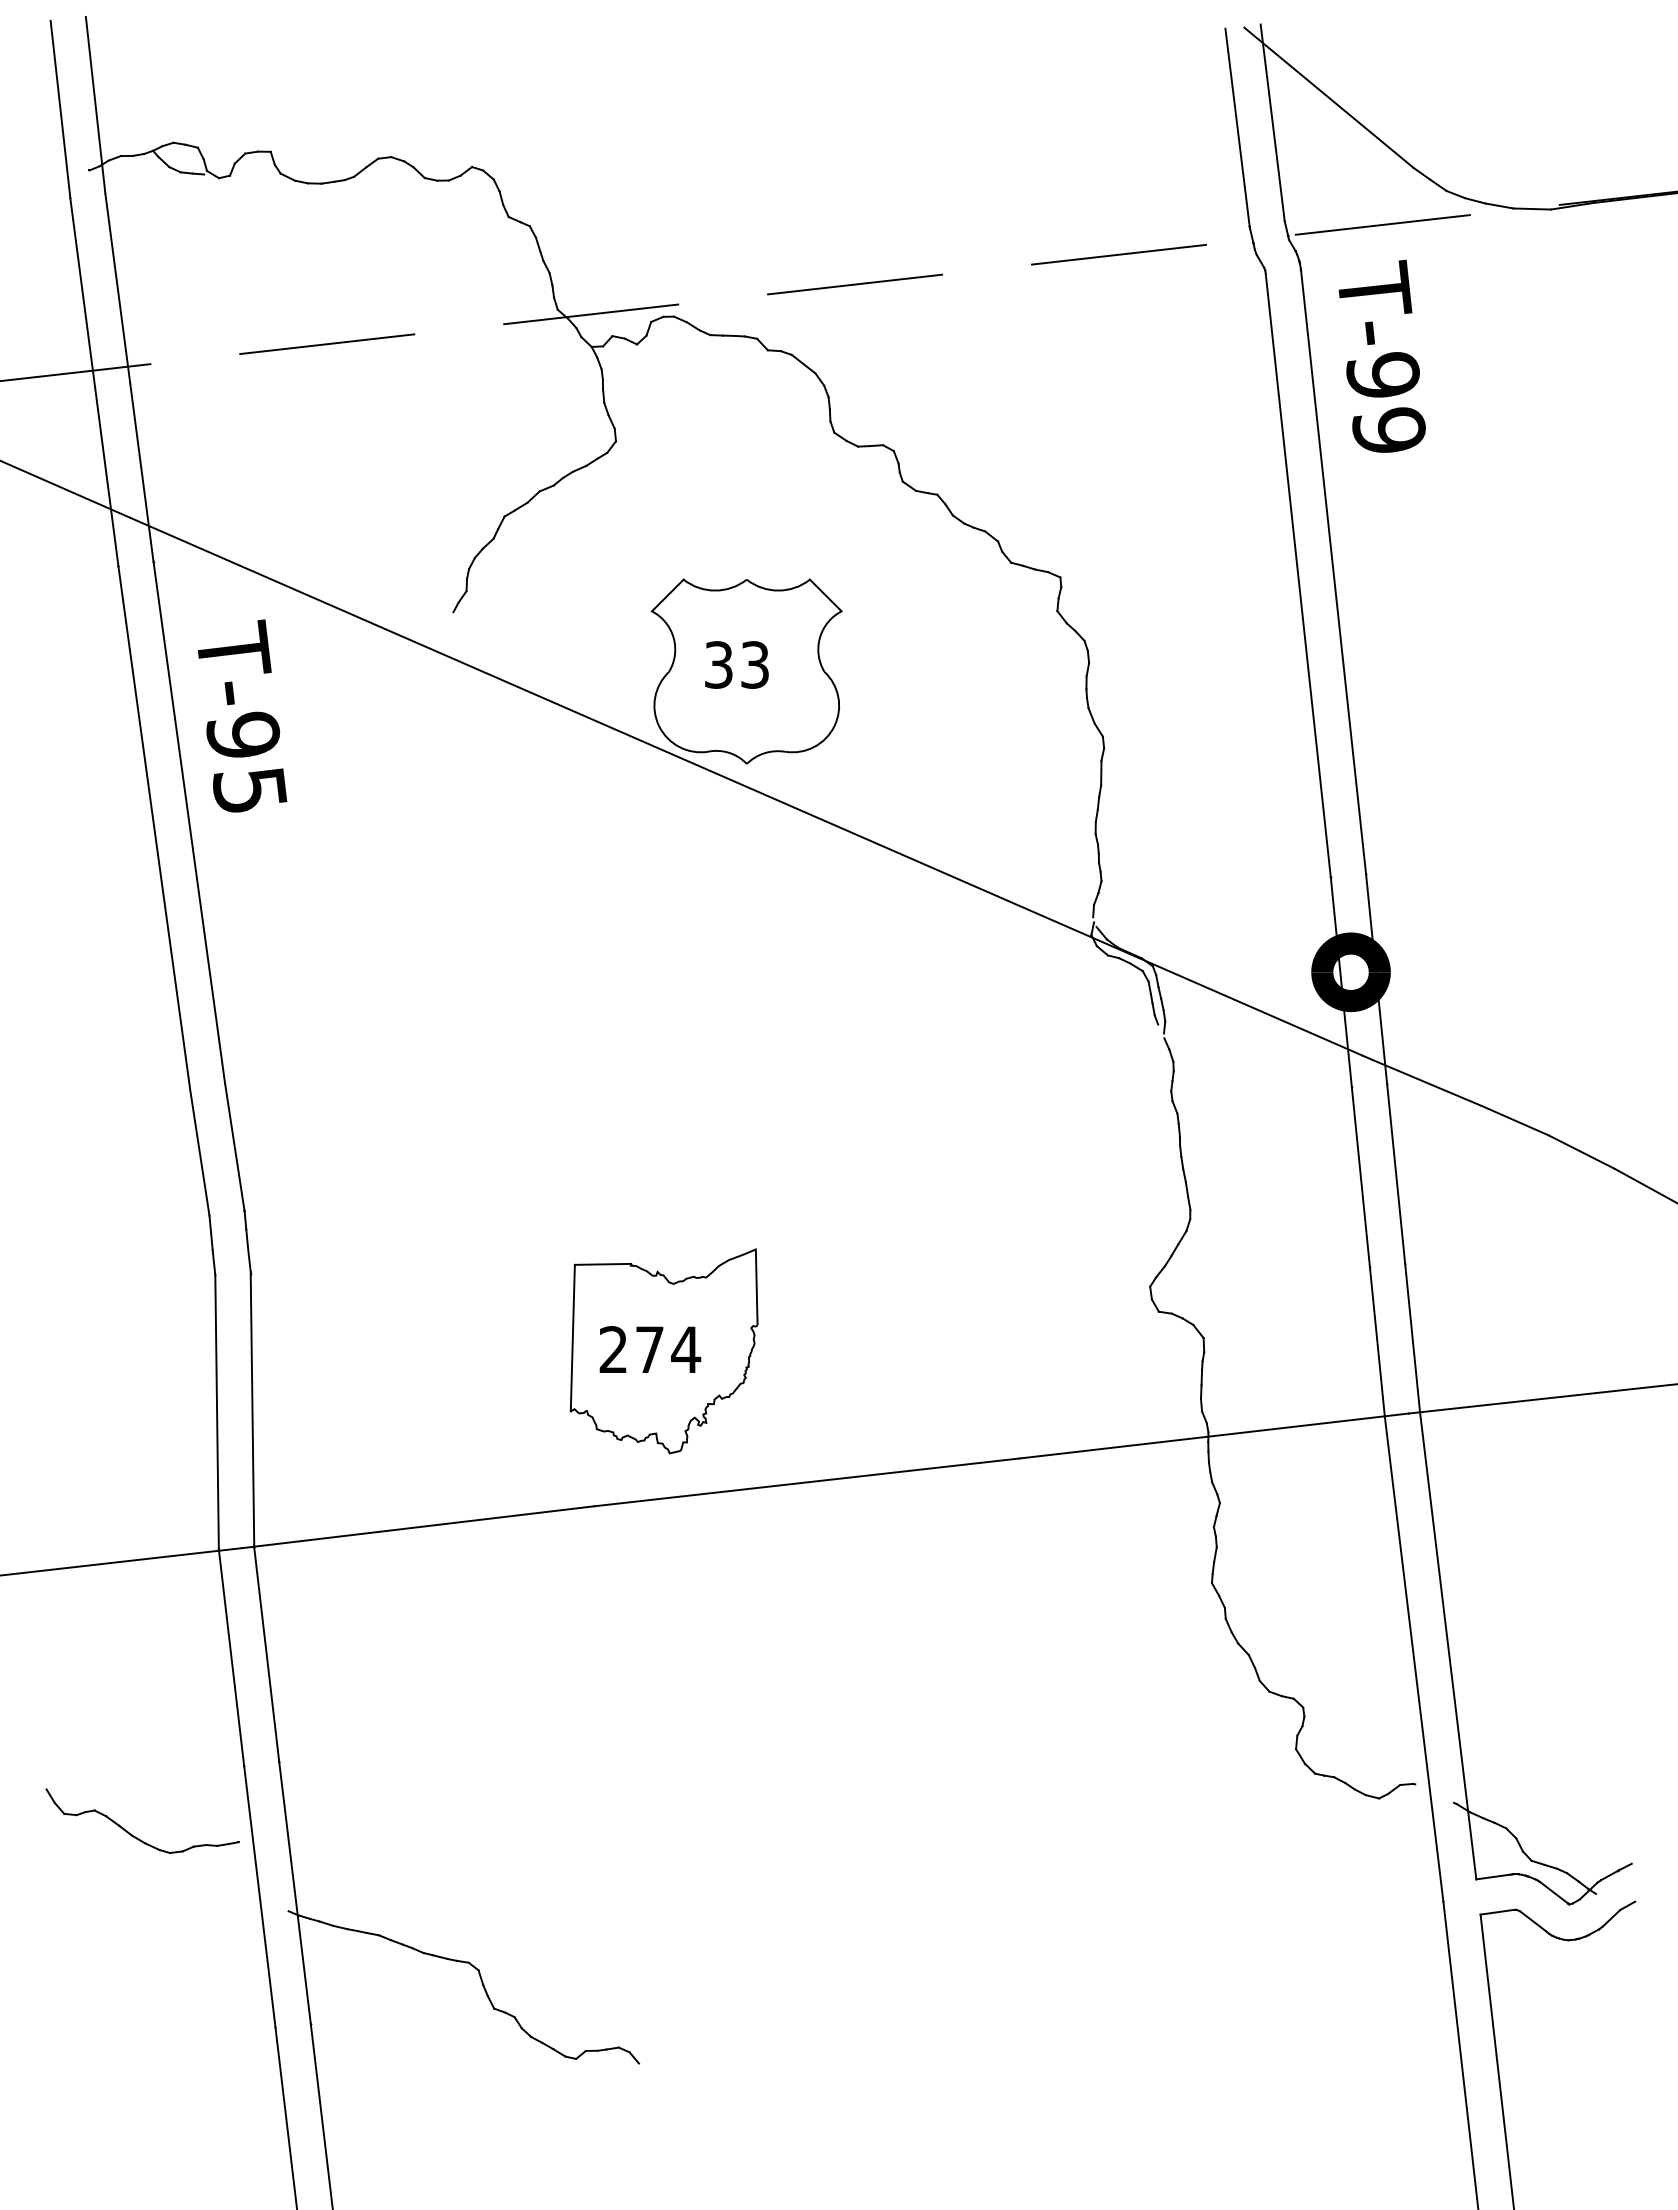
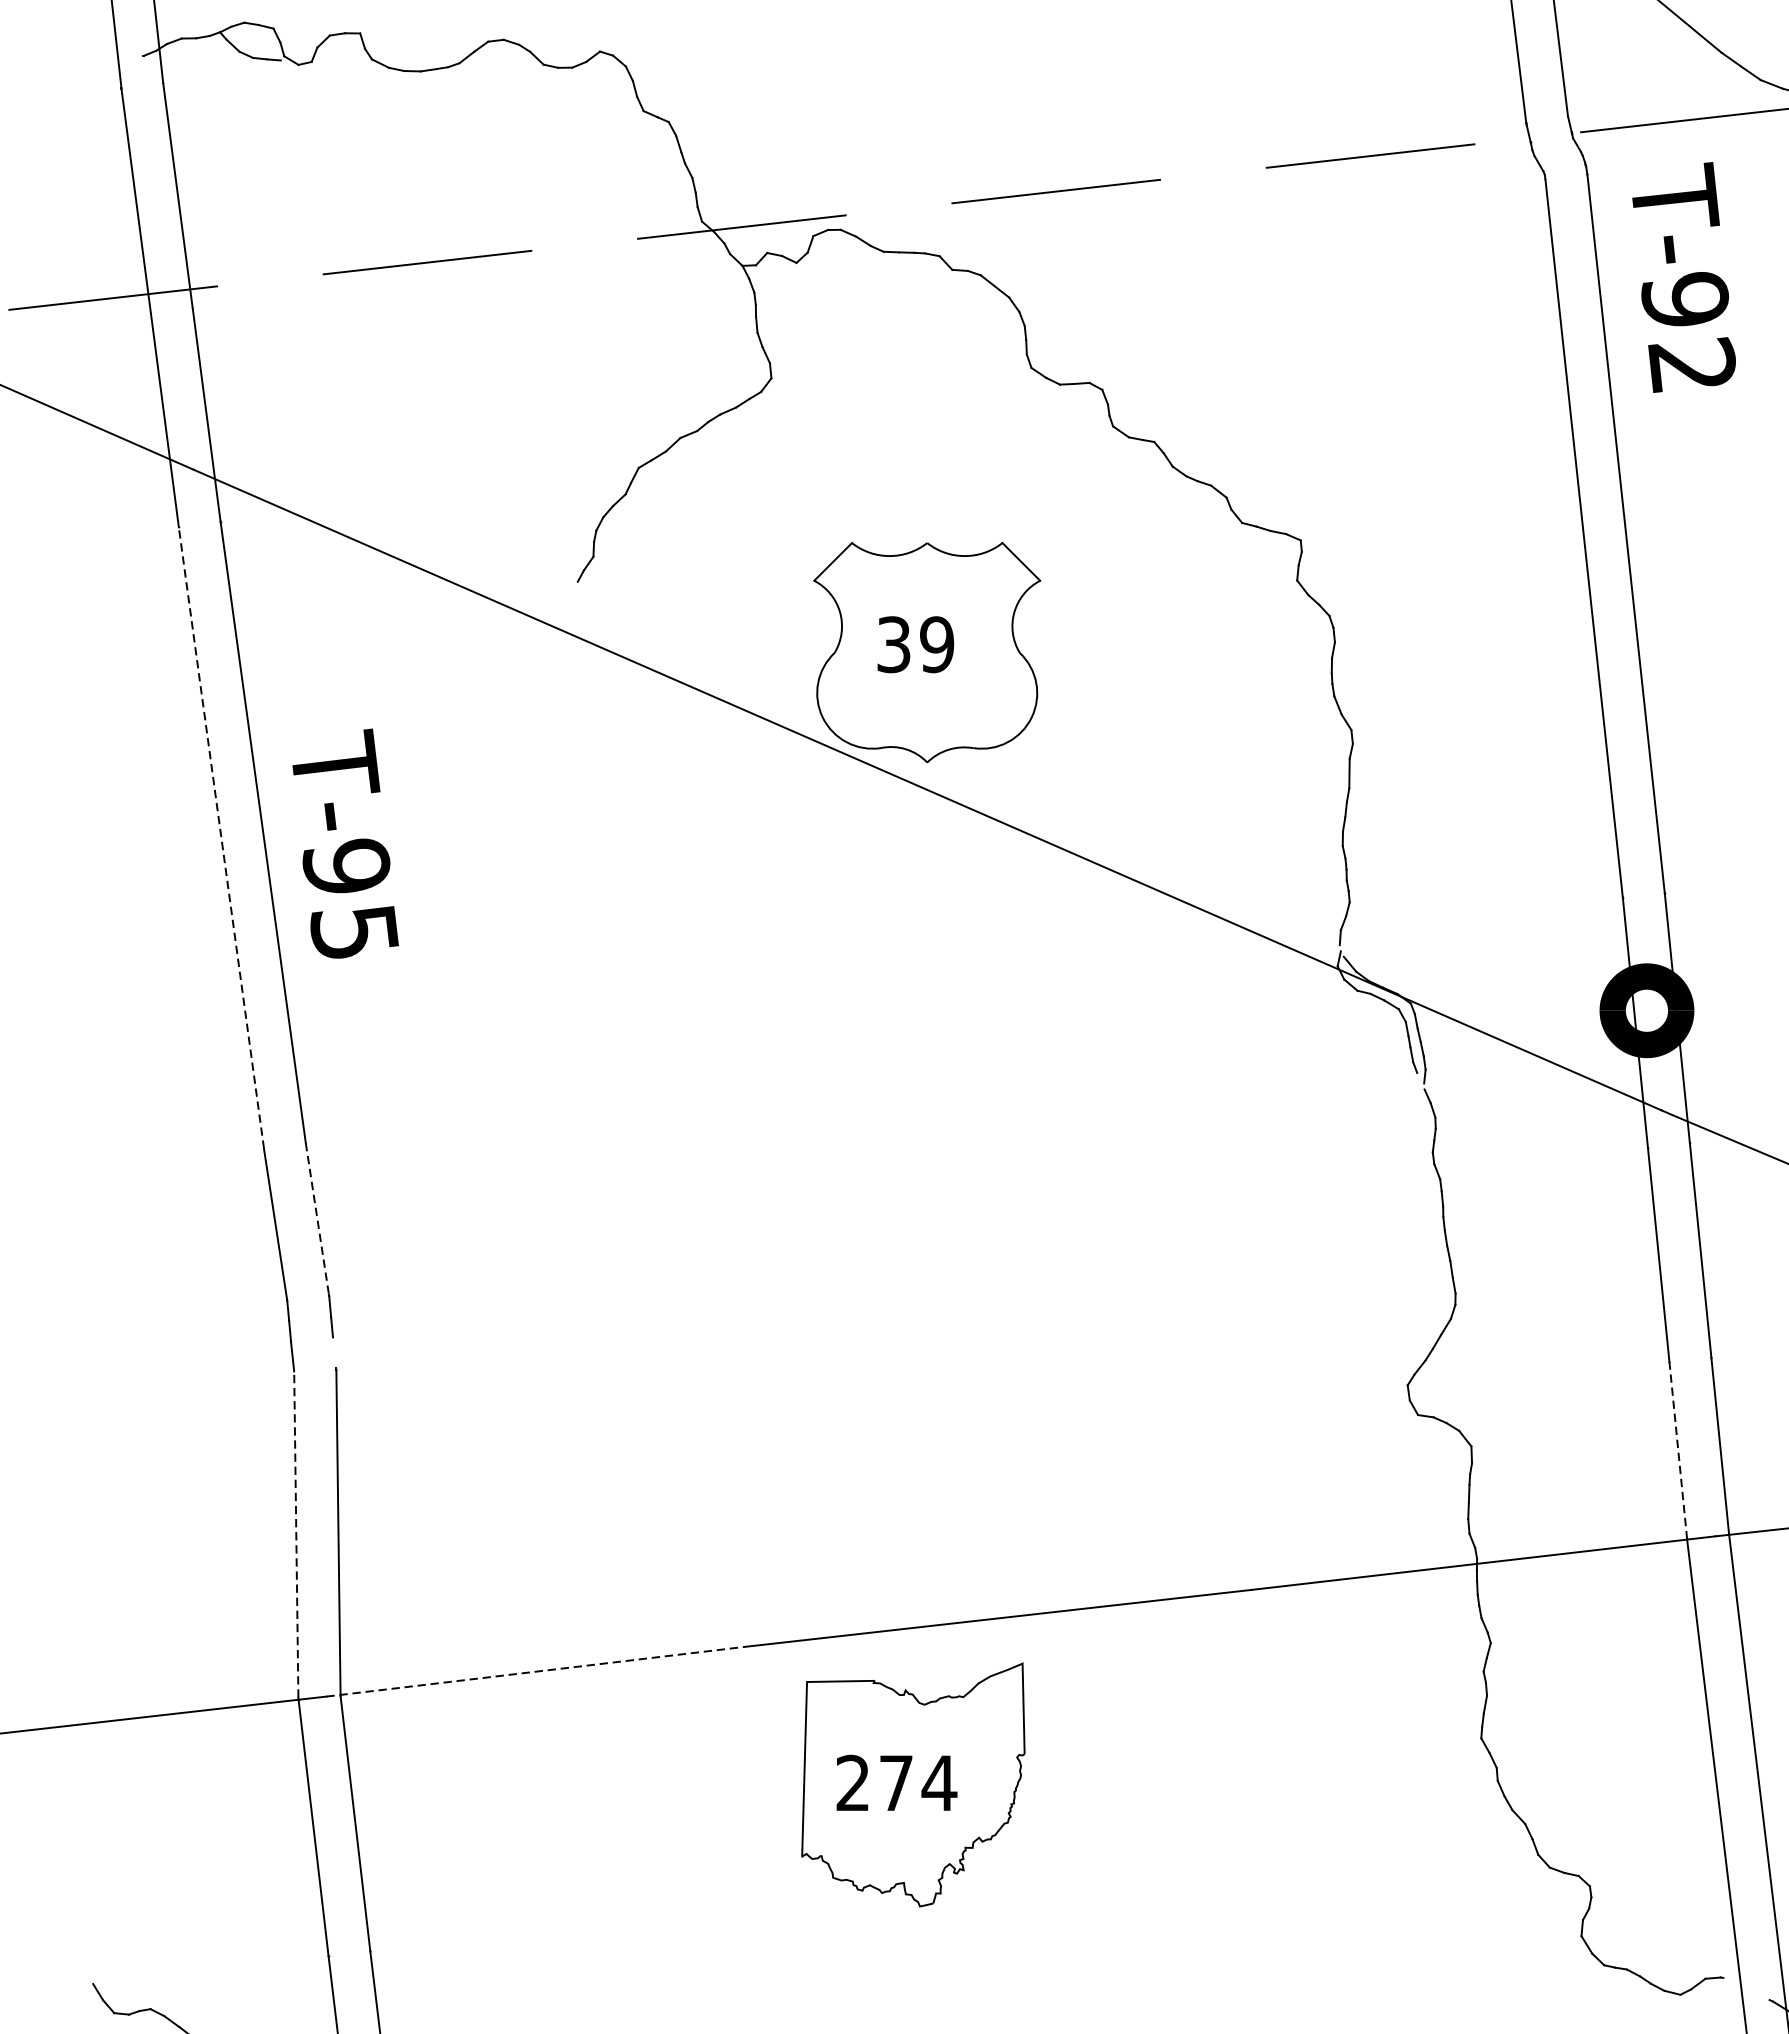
text: (1388, 429) -> (1691, 364), T-99 -> T-92
text: (754, 664) -> (936, 644), 33 -> 39
text: (242, 715) -> (345, 843), moved
line: (154, 826) -> (221, 837), solid -> dashed
line: (234, 1147) -> (317, 1219), solid -> dashed
line: (248, 1259) -> (333, 1352), removed
line: (1377, 1341) -> (1678, 1450), solid -> dashed
part: (663, 1351) -> (912, 1785), moved
line: (217, 1412) -> (296, 1535), solid -> dashed
line: (418, 1527) -> (536, 1672), solid -> dashed

